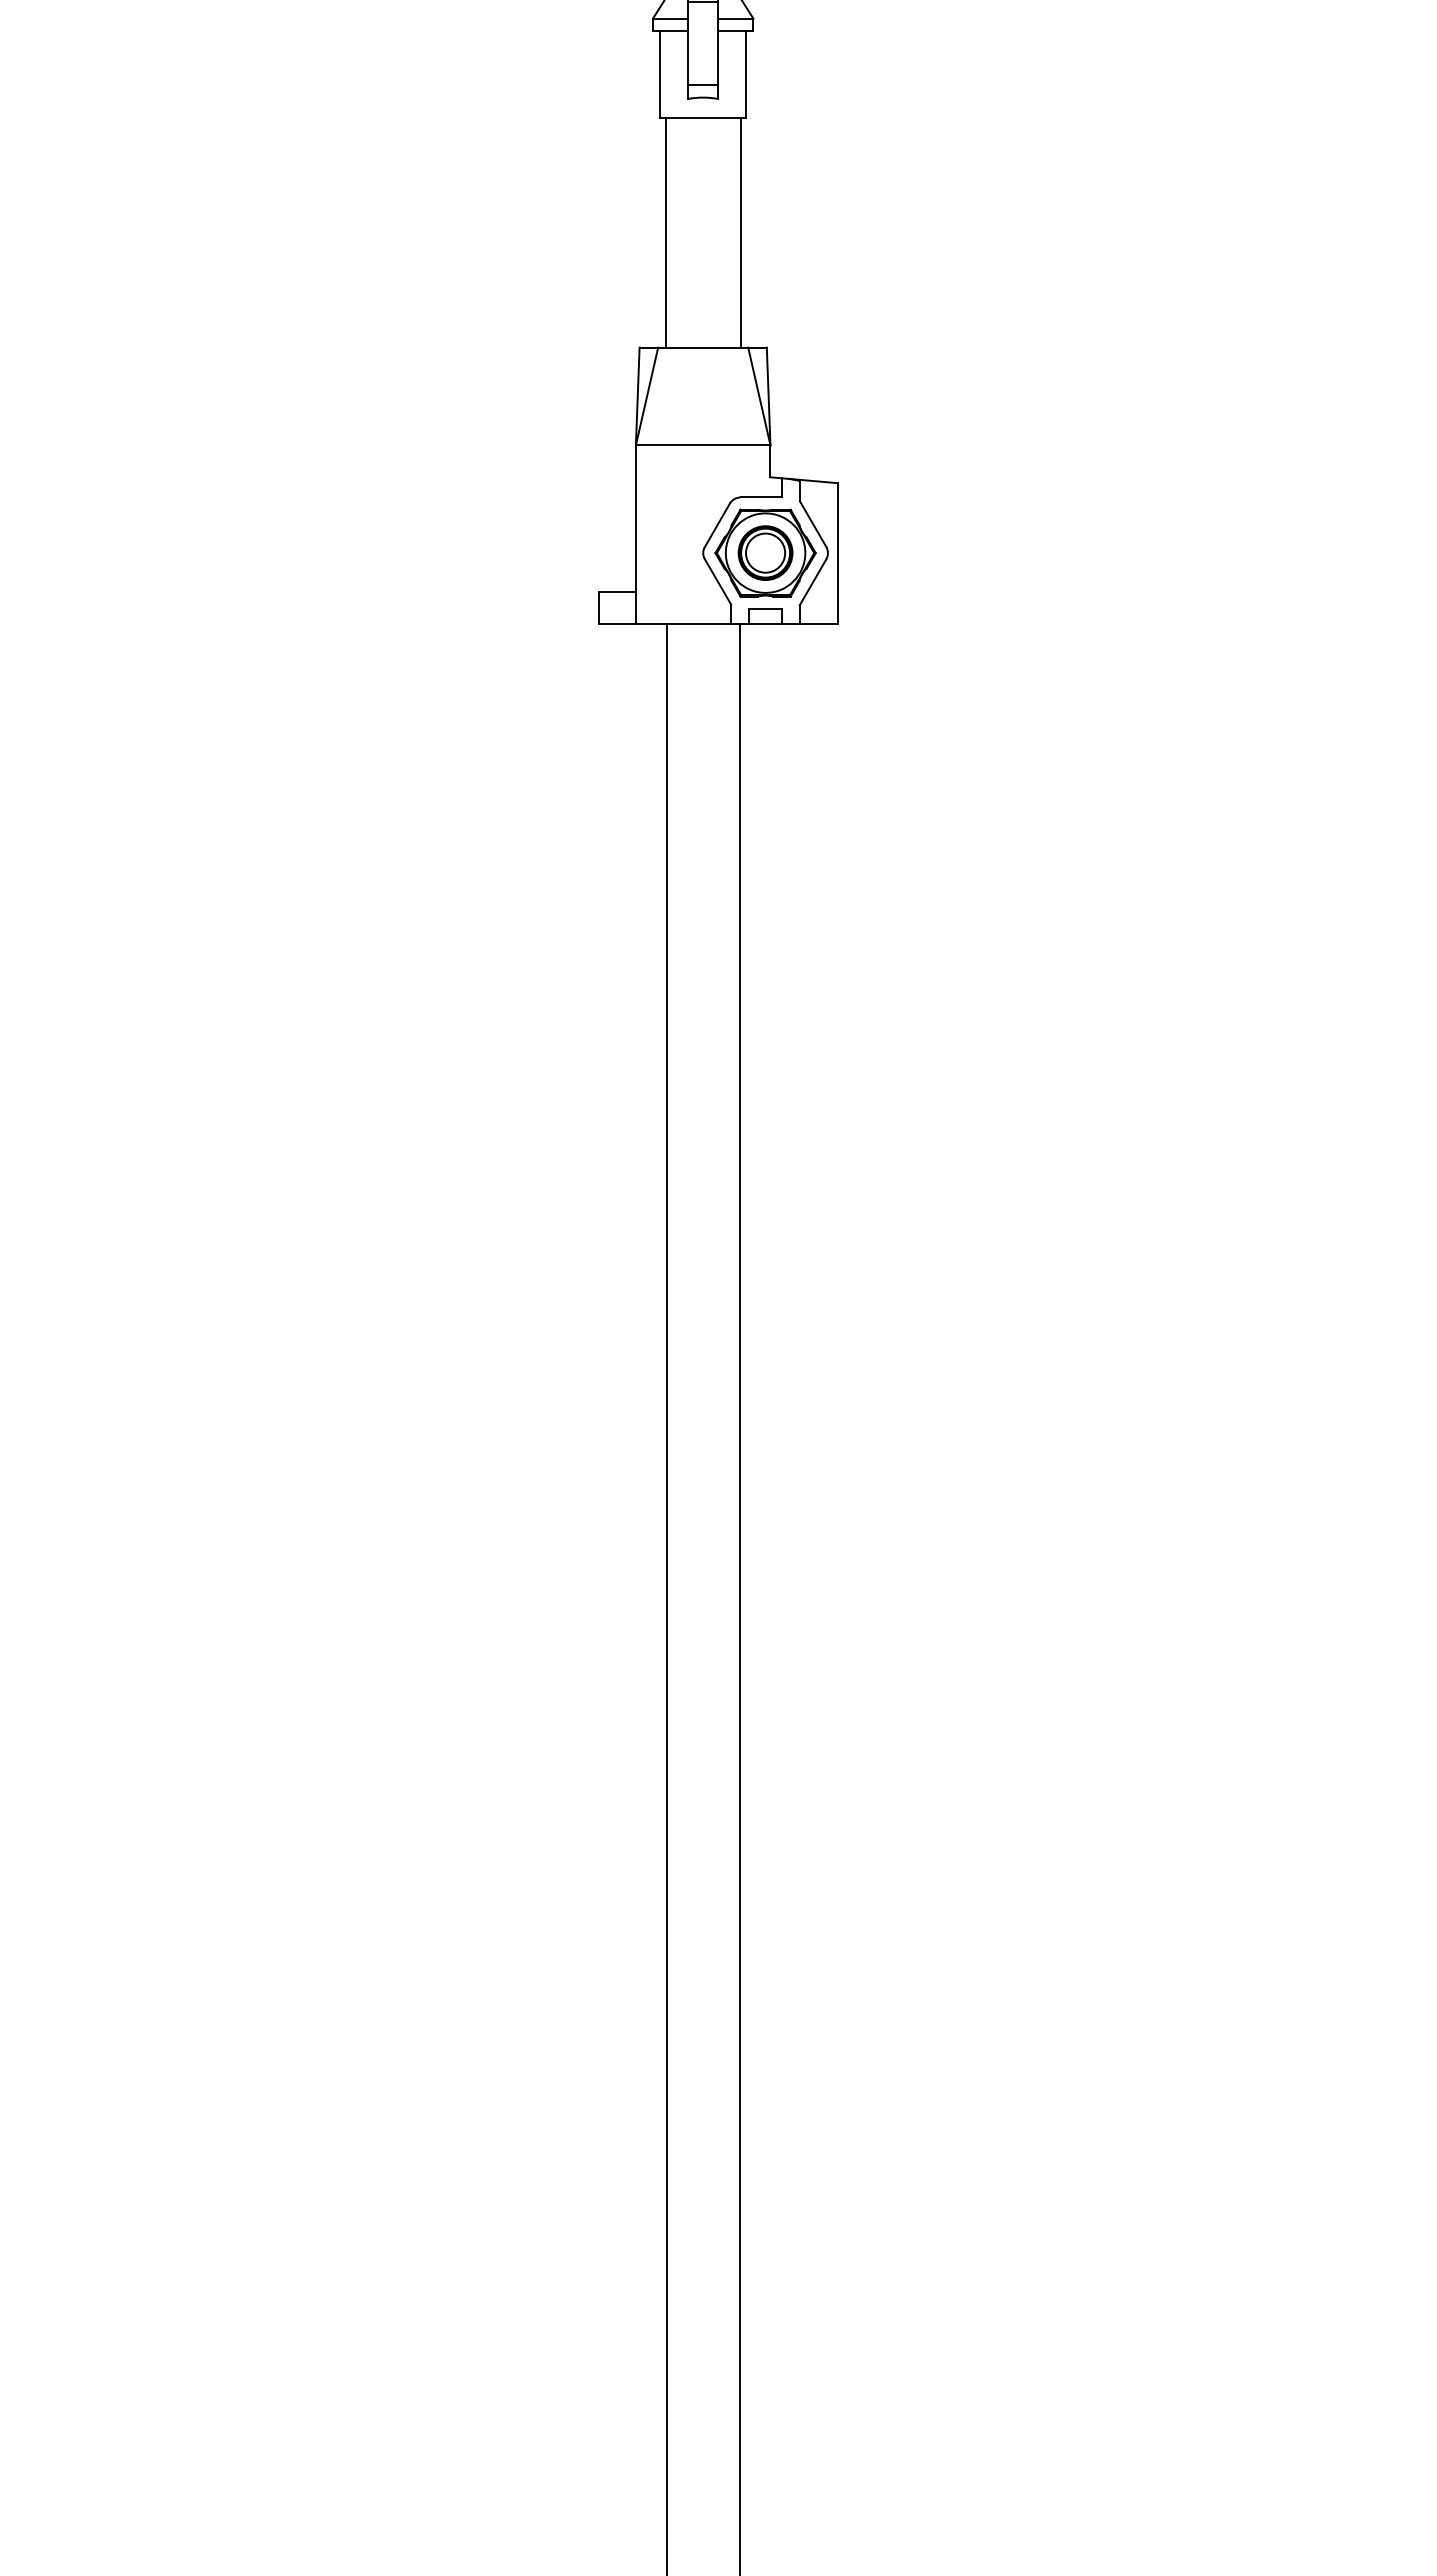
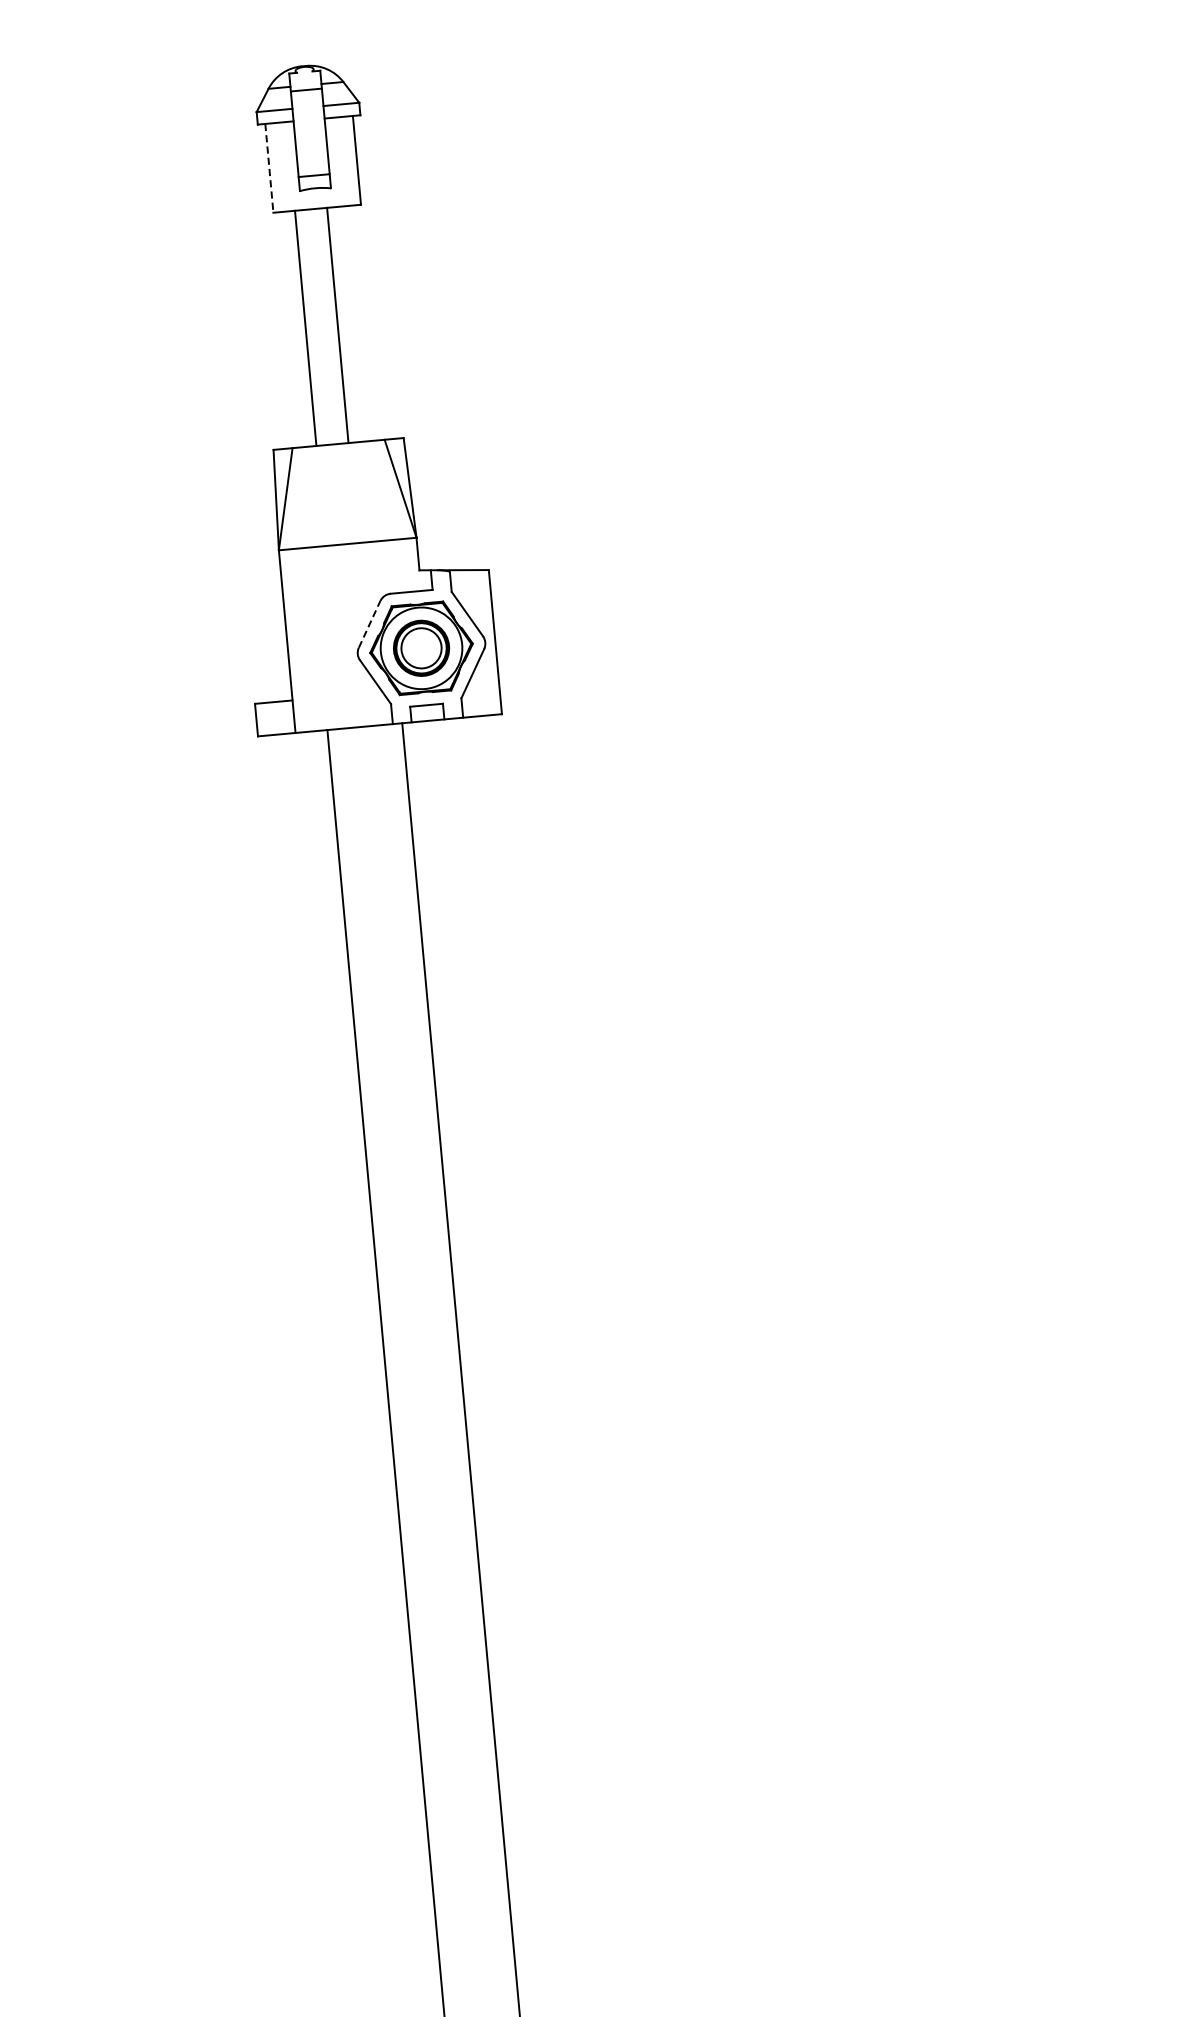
line: (660, 74) -> (269, 168), solid -> dashed
line: (665, 232) -> (337, 325), moved
line: (740, 232) -> (305, 328), moved
line: (717, 524) -> (369, 623), solid -> dashed

